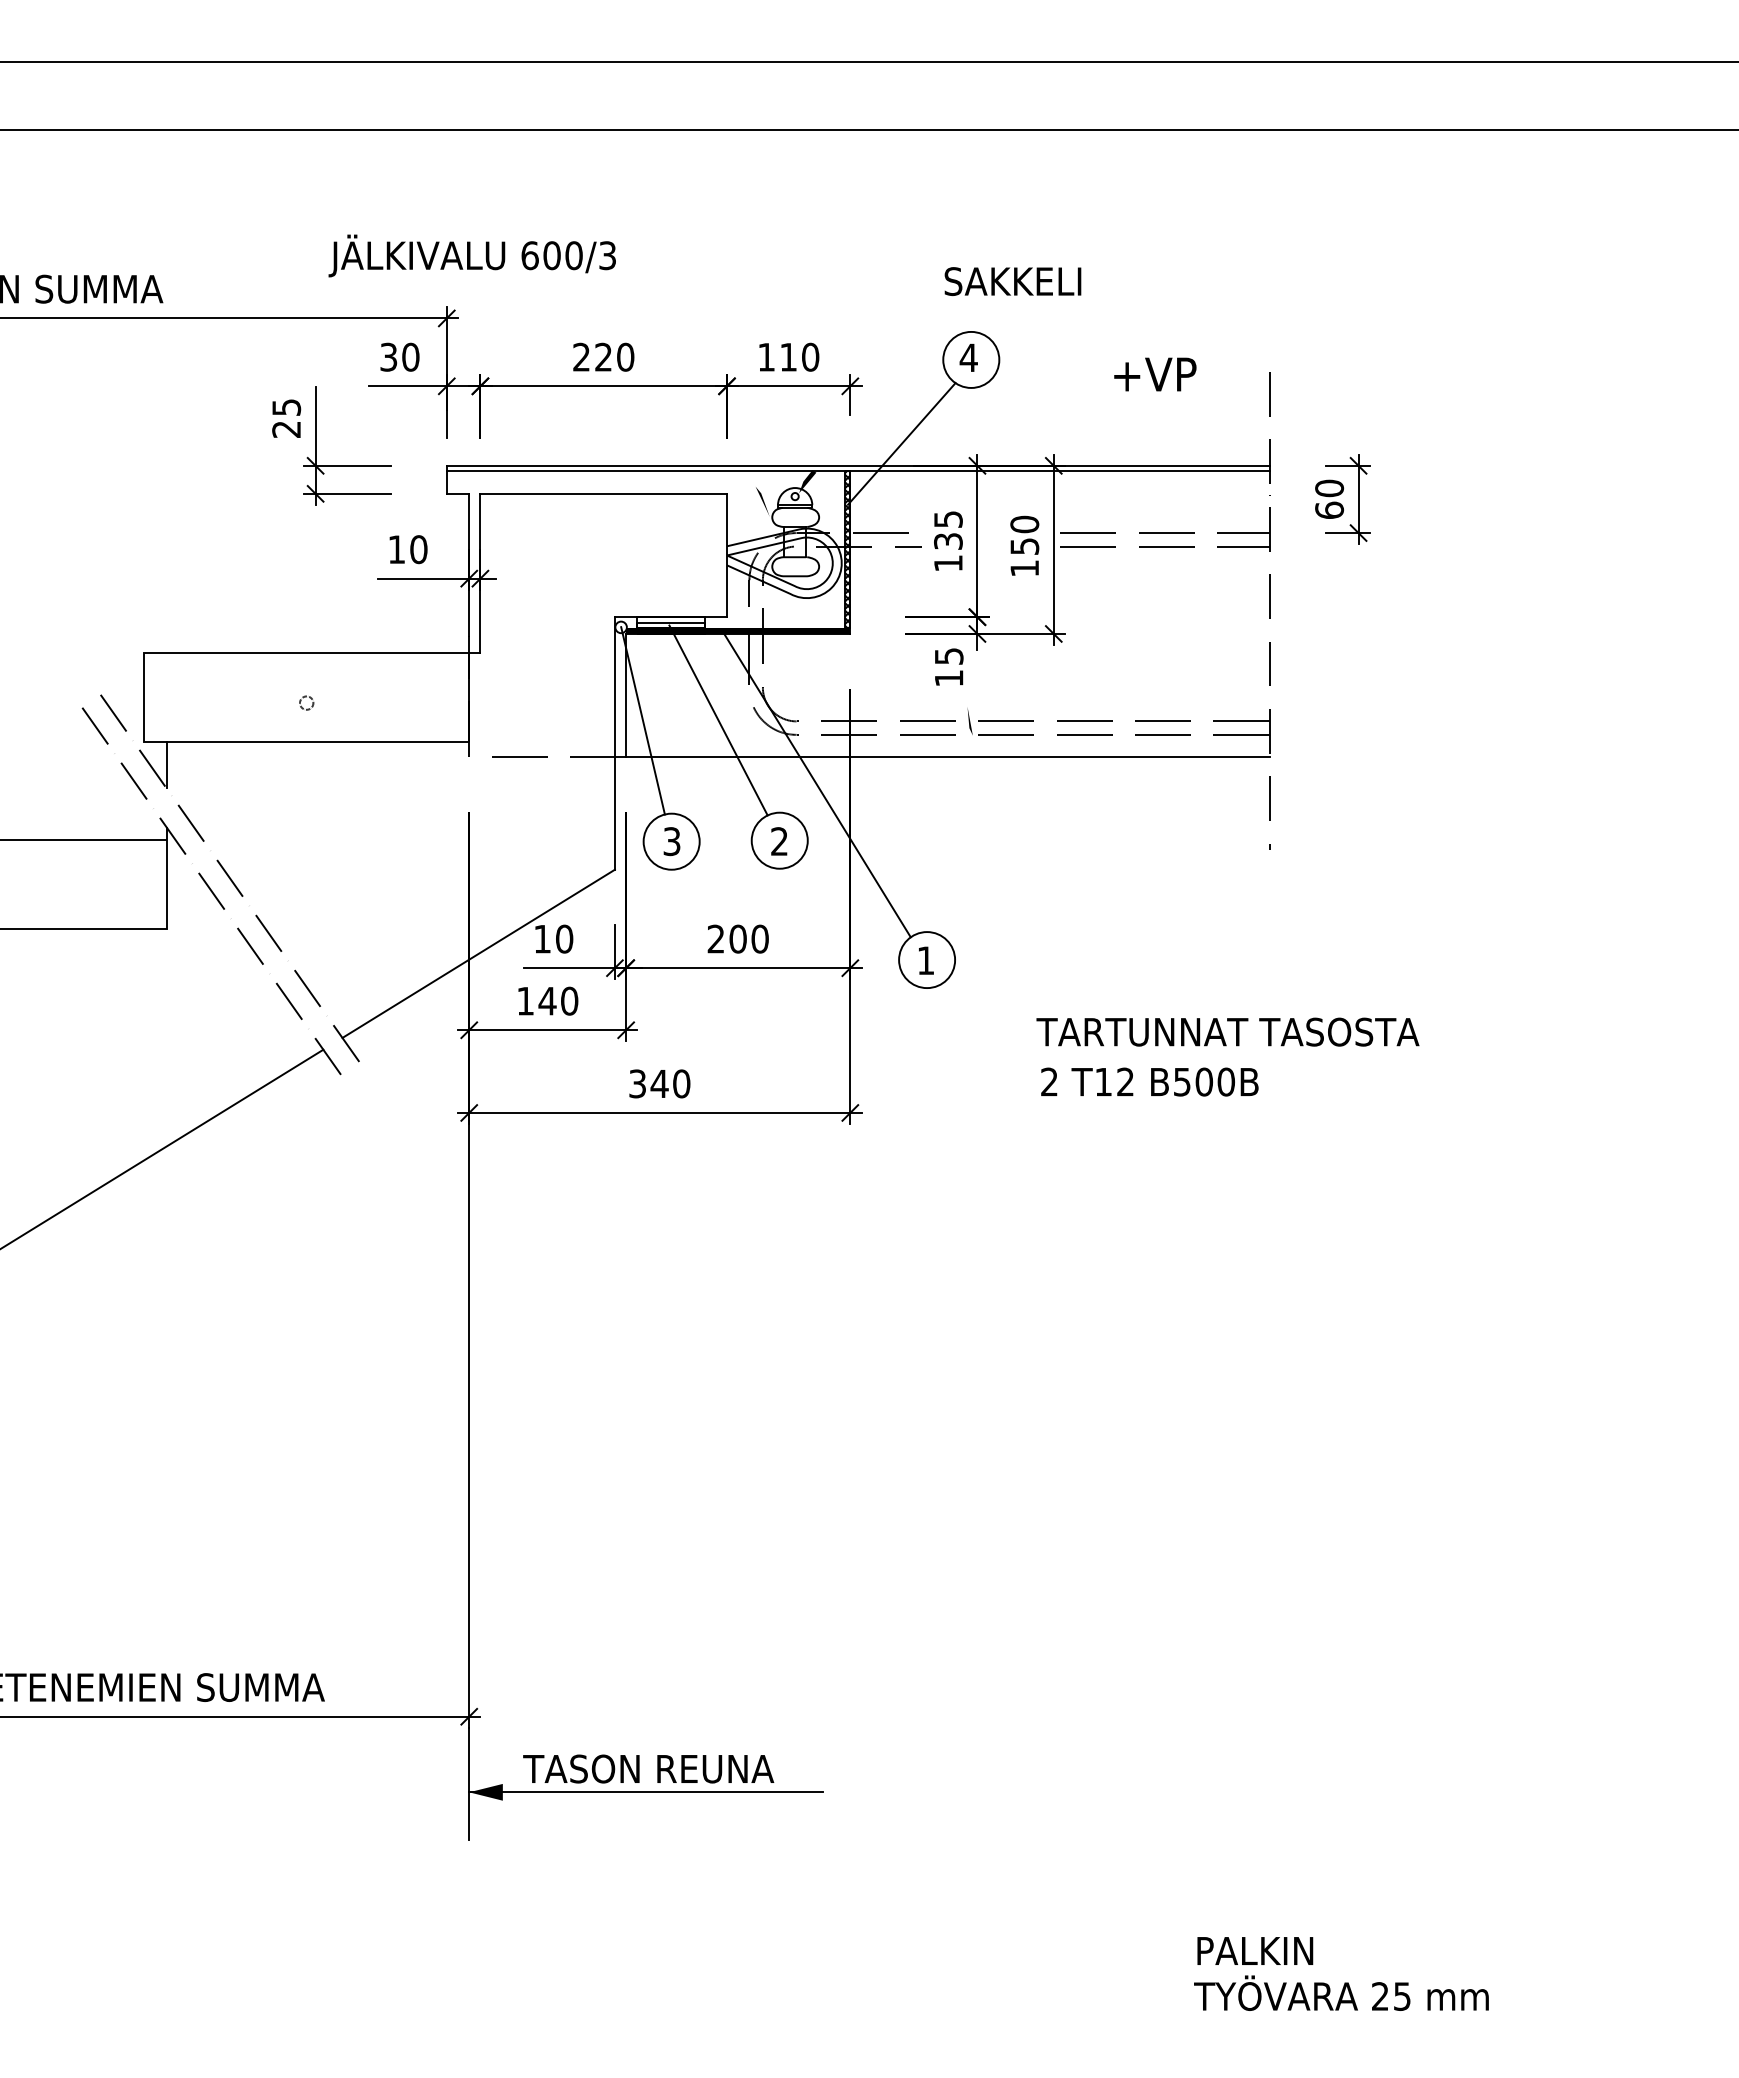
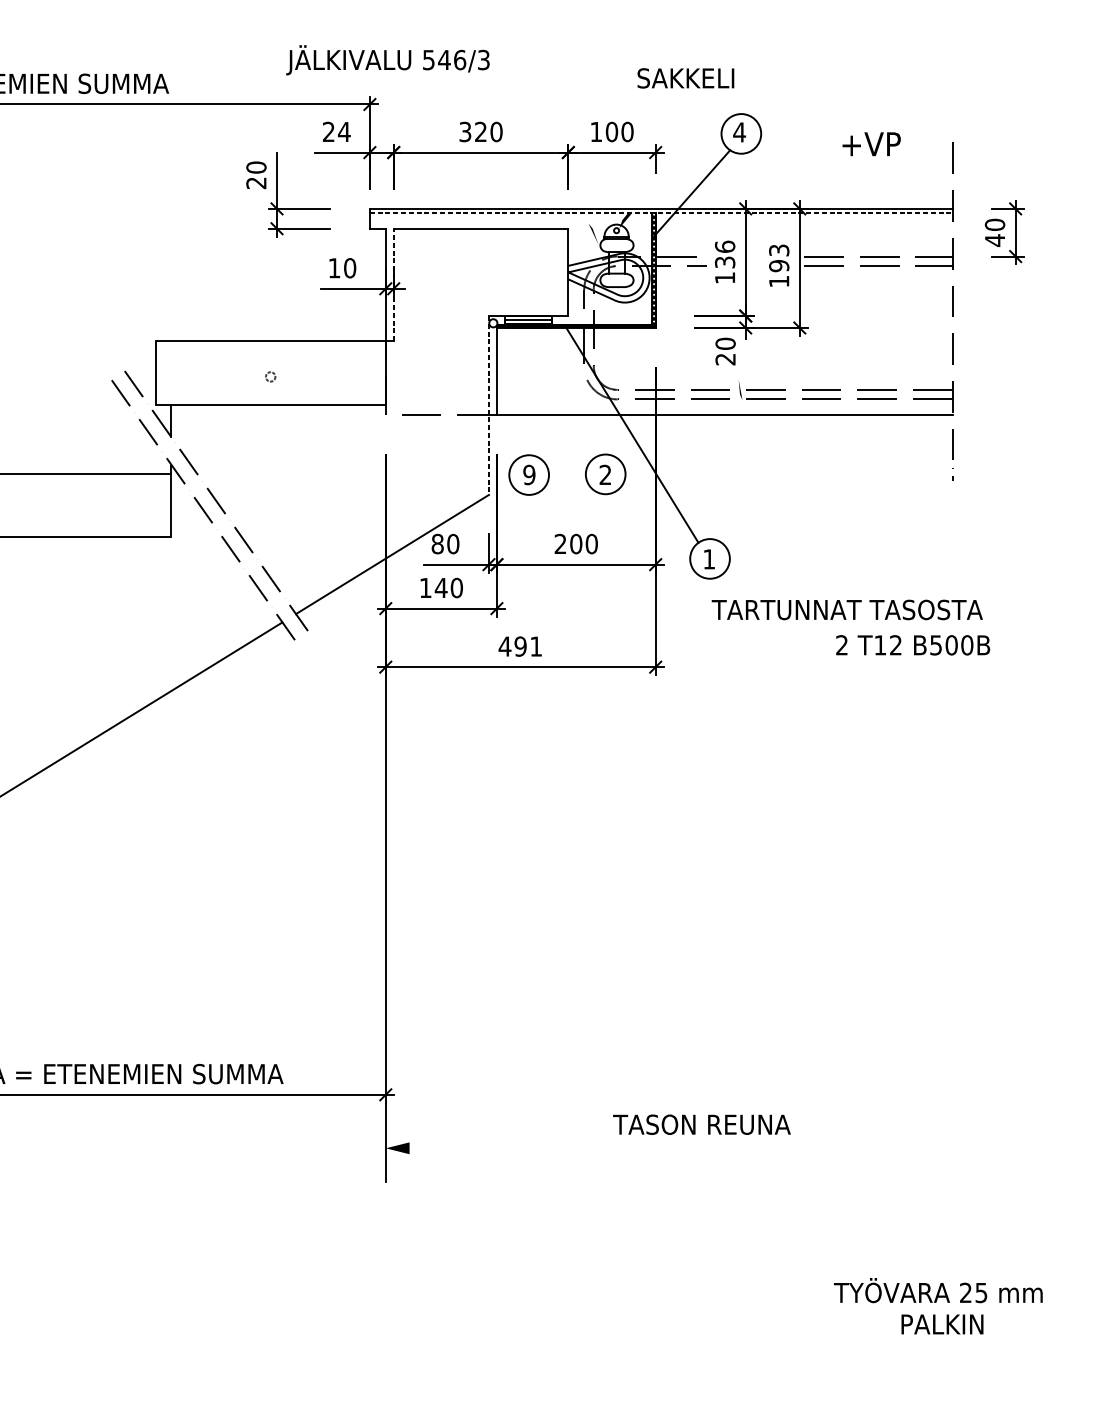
text: (551, 255) -> (444, 59), 600/3 -> 546/3
text: (1012, 281) -> (685, 78), moved
text: (399, 356) -> (336, 131), 30 -> 24
text: (788, 356) -> (611, 131), 110 -> 100
text: (581, 357) -> (465, 132), 220 -> 320
text: (286, 407) -> (256, 167), 25 -> 20
line: (858, 471) -> (661, 212), solid -> dashed
text: (1329, 510) -> (995, 240), 60 -> 40
text: (948, 518) -> (725, 246), 135 -> 136
text: (1024, 535) -> (779, 258), 150 -> 193
line: (480, 572) -> (393, 284), solid -> dashed
text: (948, 666) -> (725, 351), 15 -> 20
line: (642, 720) -> (508, 389), removed
line: (718, 720) -> (562, 389), removed
line: (614, 743) -> (488, 405), solid -> dashed
text: (671, 841) -> (529, 474), 3 -> 9
text: (542, 938) -> (437, 543), 10 -> 80
text: (1227, 1031) -> (847, 609), moved
text: (1149, 1081) -> (912, 644), moved
text: (659, 1083) -> (520, 646), 340 -> 491
text: (648, 1768) -> (701, 1124), moved
line: (646, 1792) -> (511, 1148), removed
text: (1255, 1950) -> (942, 1324), moved
text: (1341, 1992) -> (938, 1290), moved

